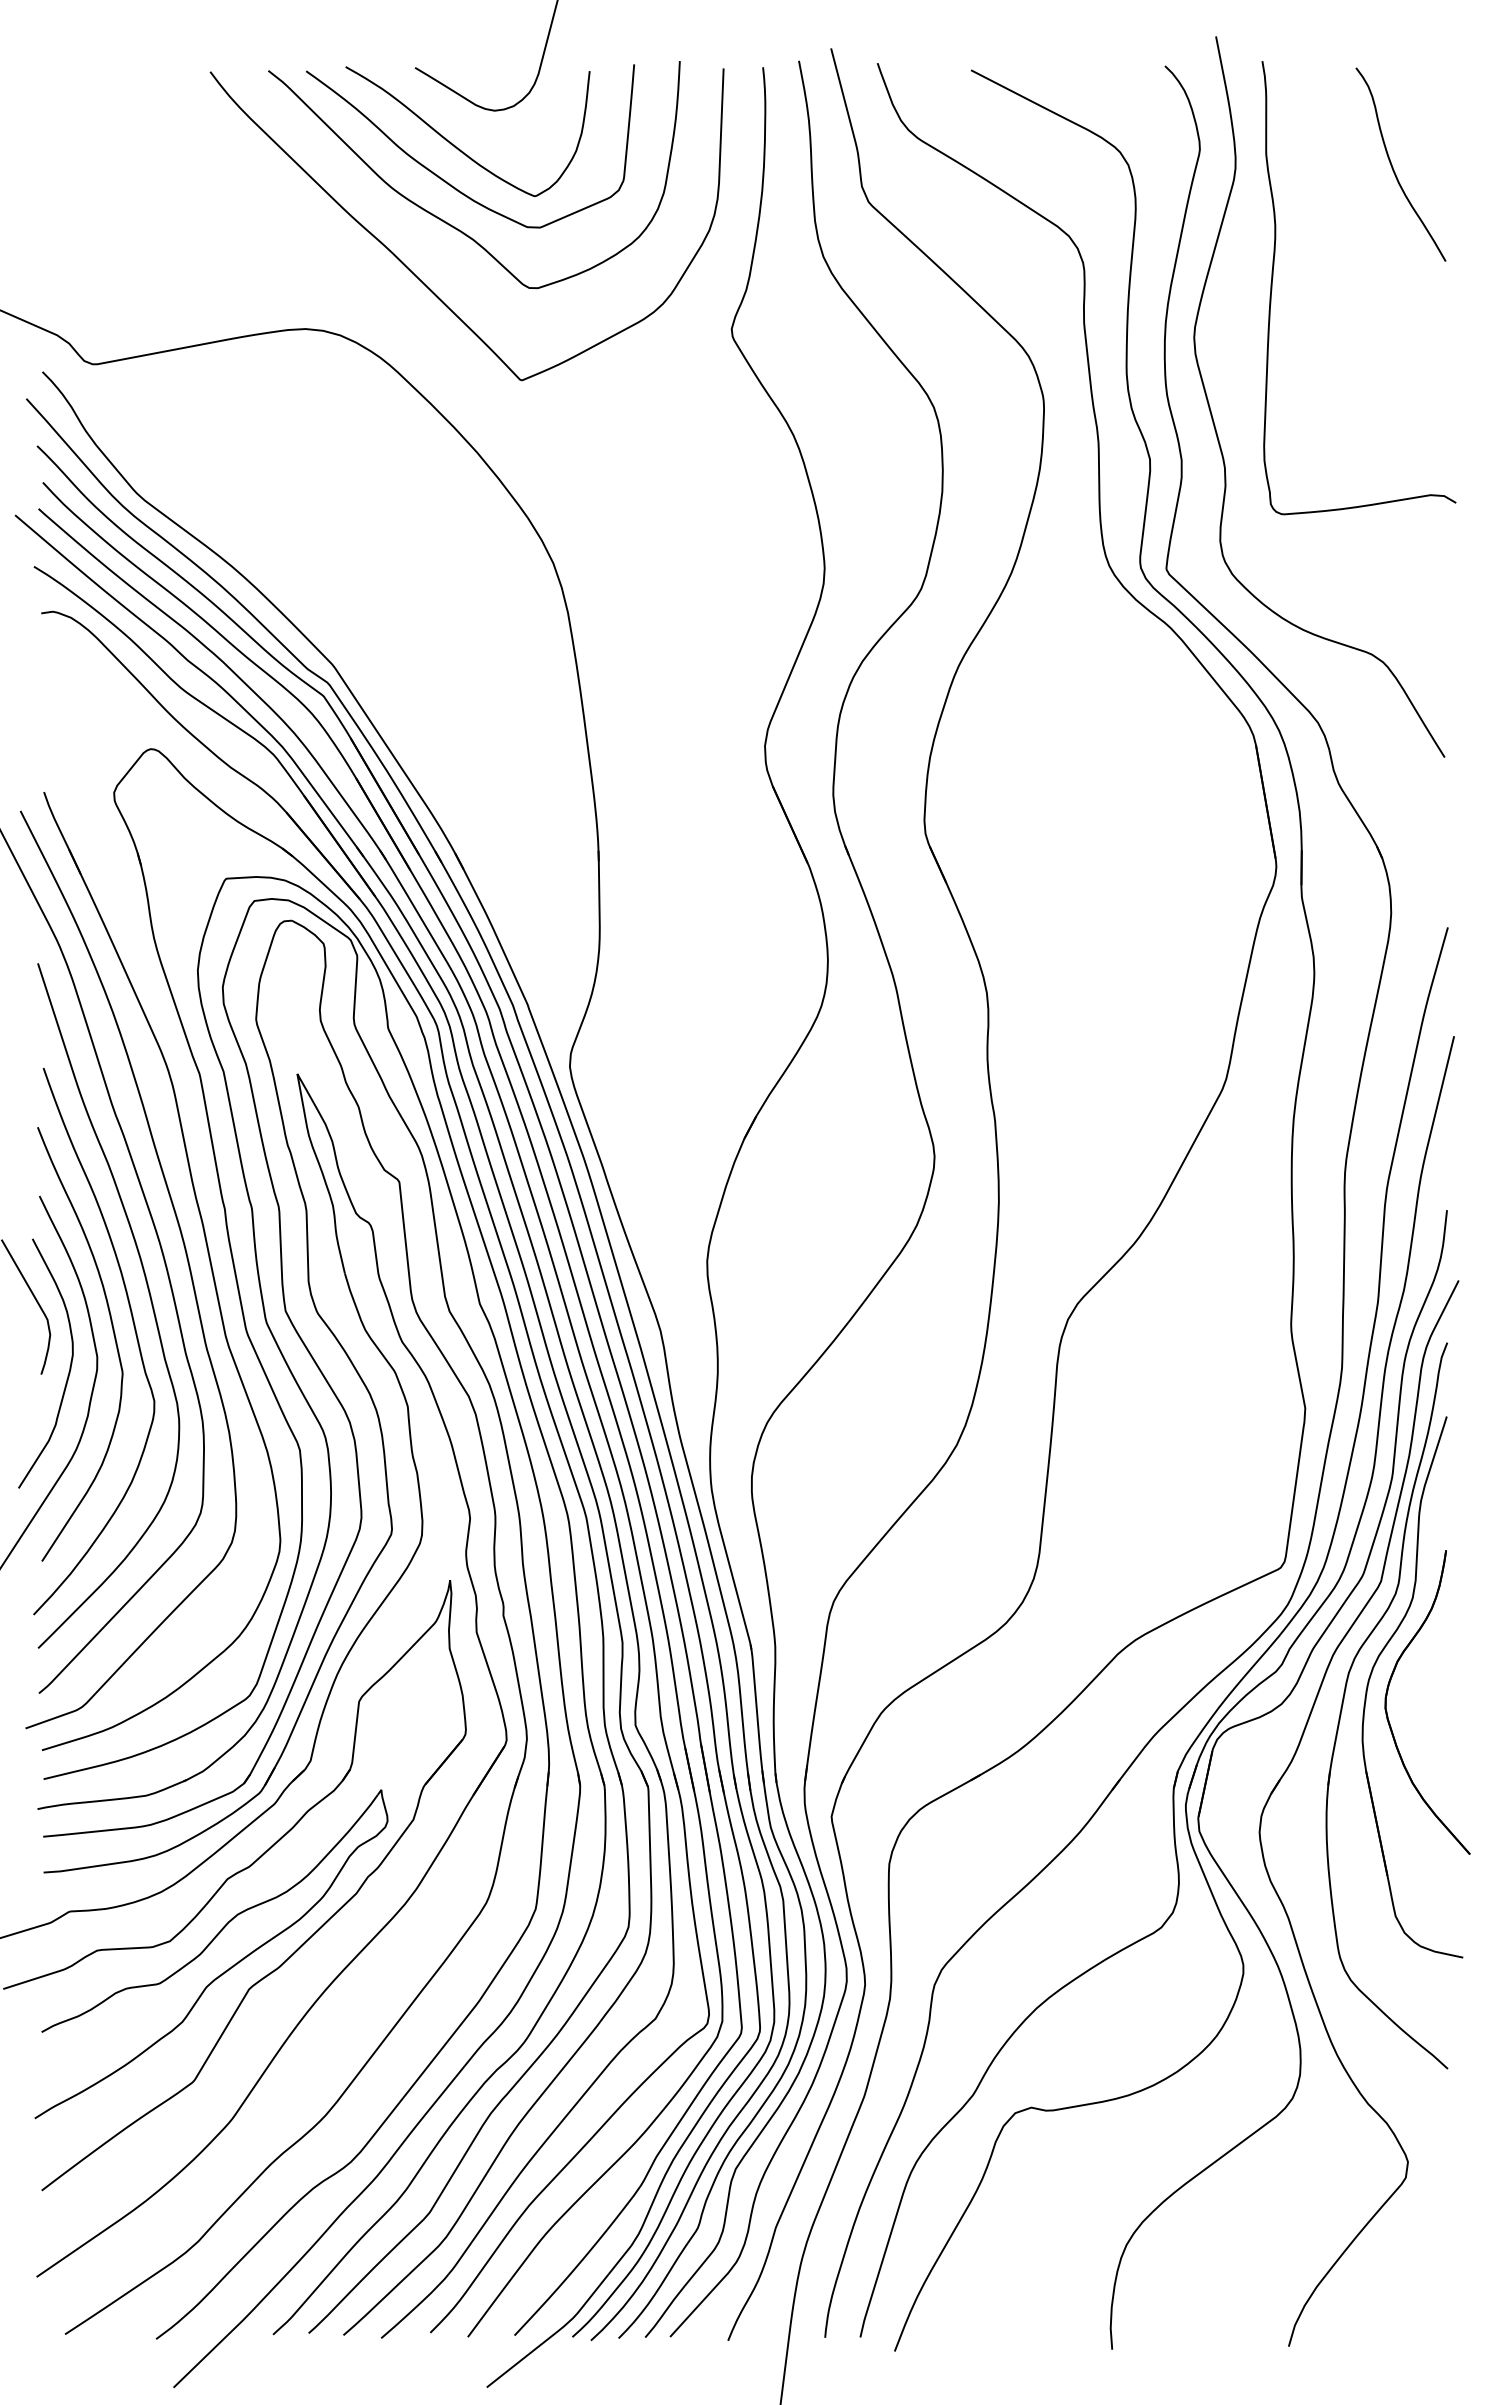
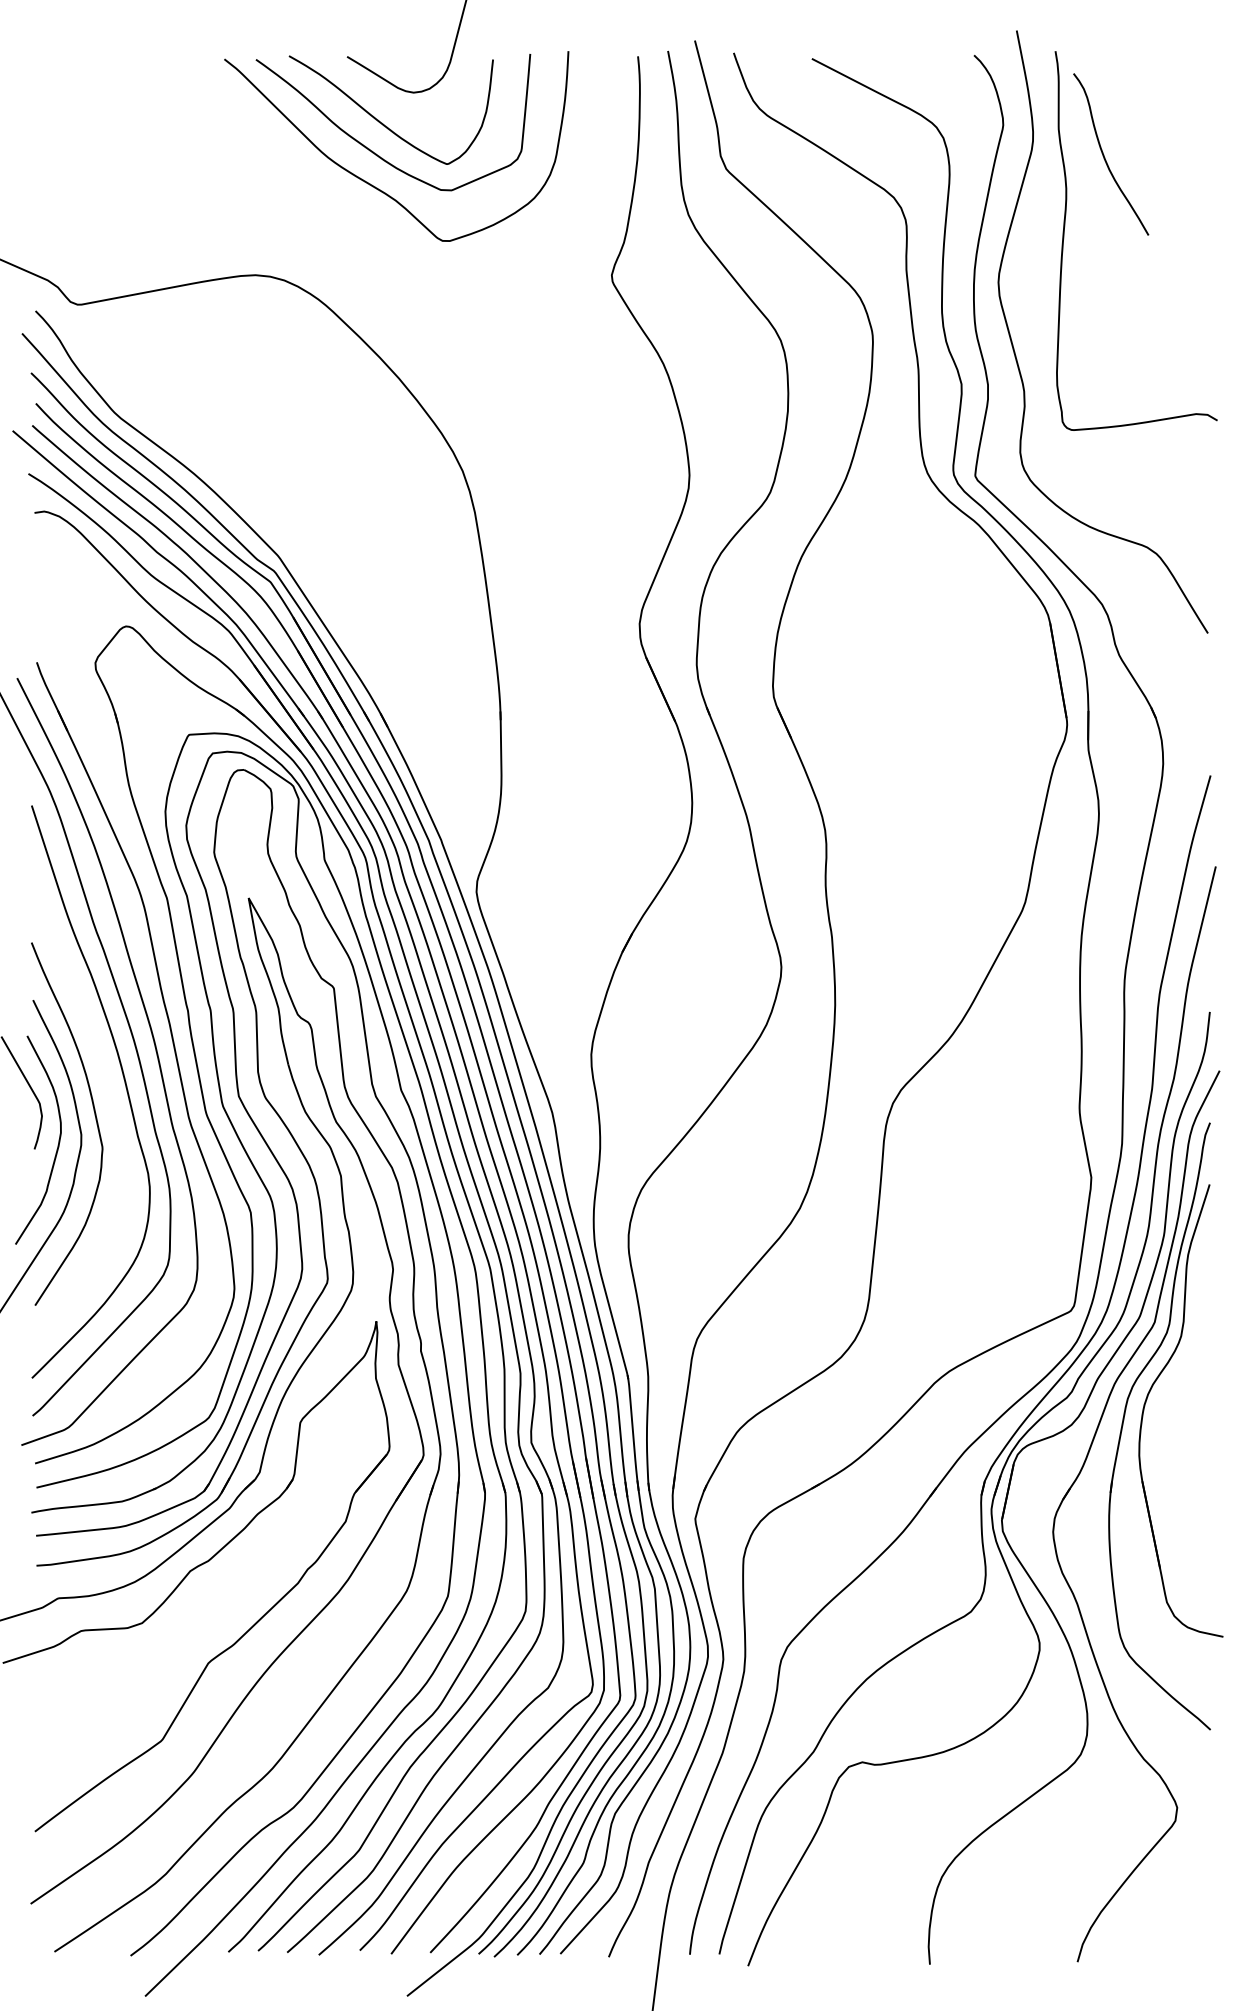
curve: (1393, 167) -> (1104, 156), moved
curve: (415, 274) -> (347, 229), removed
curve: (134, 1331) -> (112, 1113), removed
part: (1388, 1691) -> (1160, 1414), removed
part: (205, 1950) -> (171, 1630), removed

